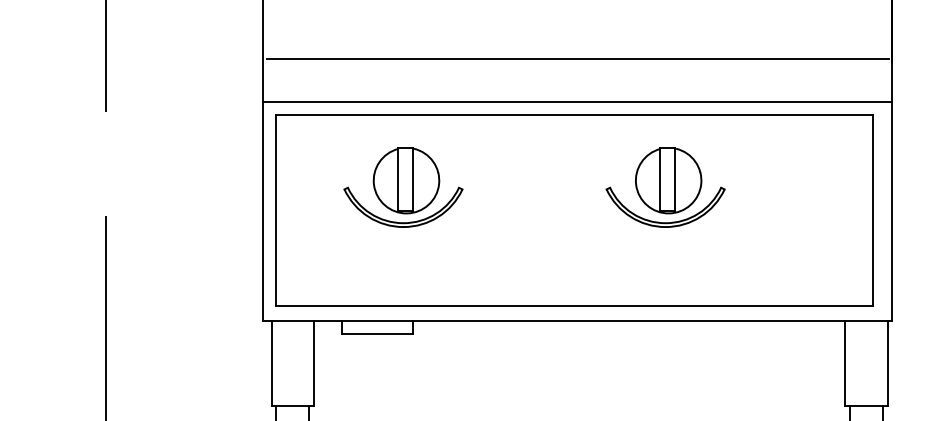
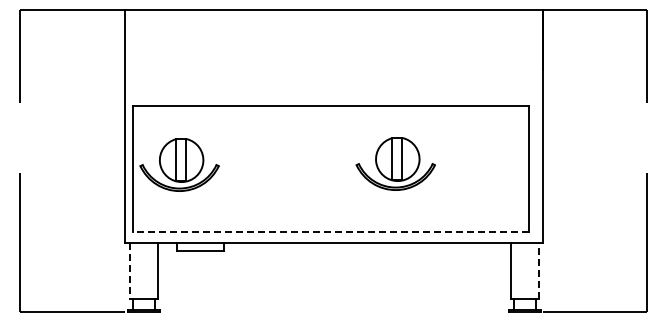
line: (577, 59) -> (333, 68), removed
line: (577, 101) -> (333, 96), removed
part: (403, 187) -> (179, 164), moved
part: (665, 187) -> (395, 163), moved
line: (573, 305) -> (330, 232), solid -> dashed
line: (887, 363) -> (539, 270), solid -> dashed
line: (270, 364) -> (129, 271), solid -> dashed

